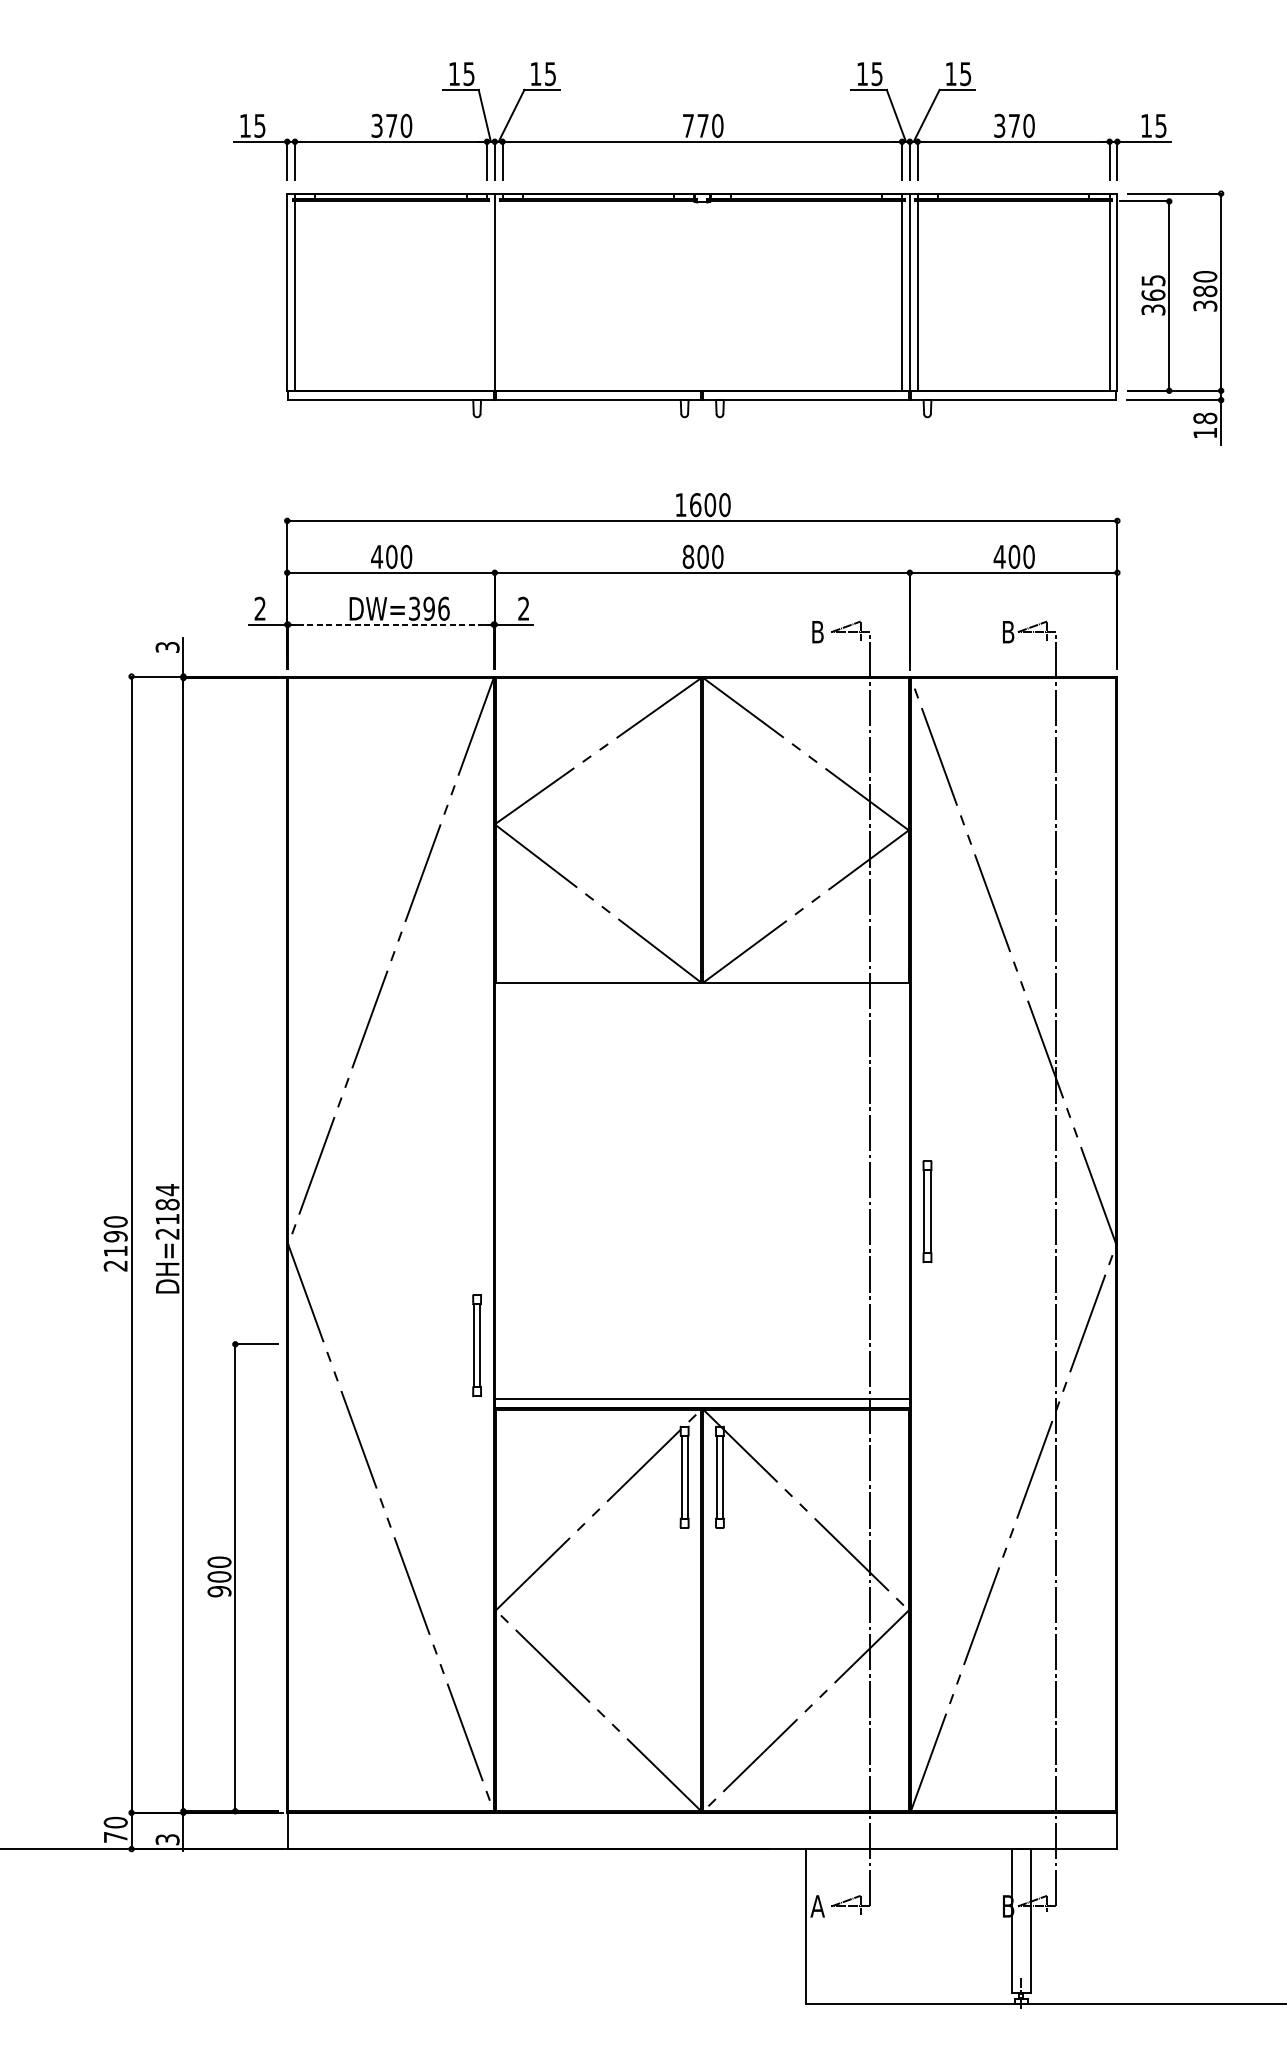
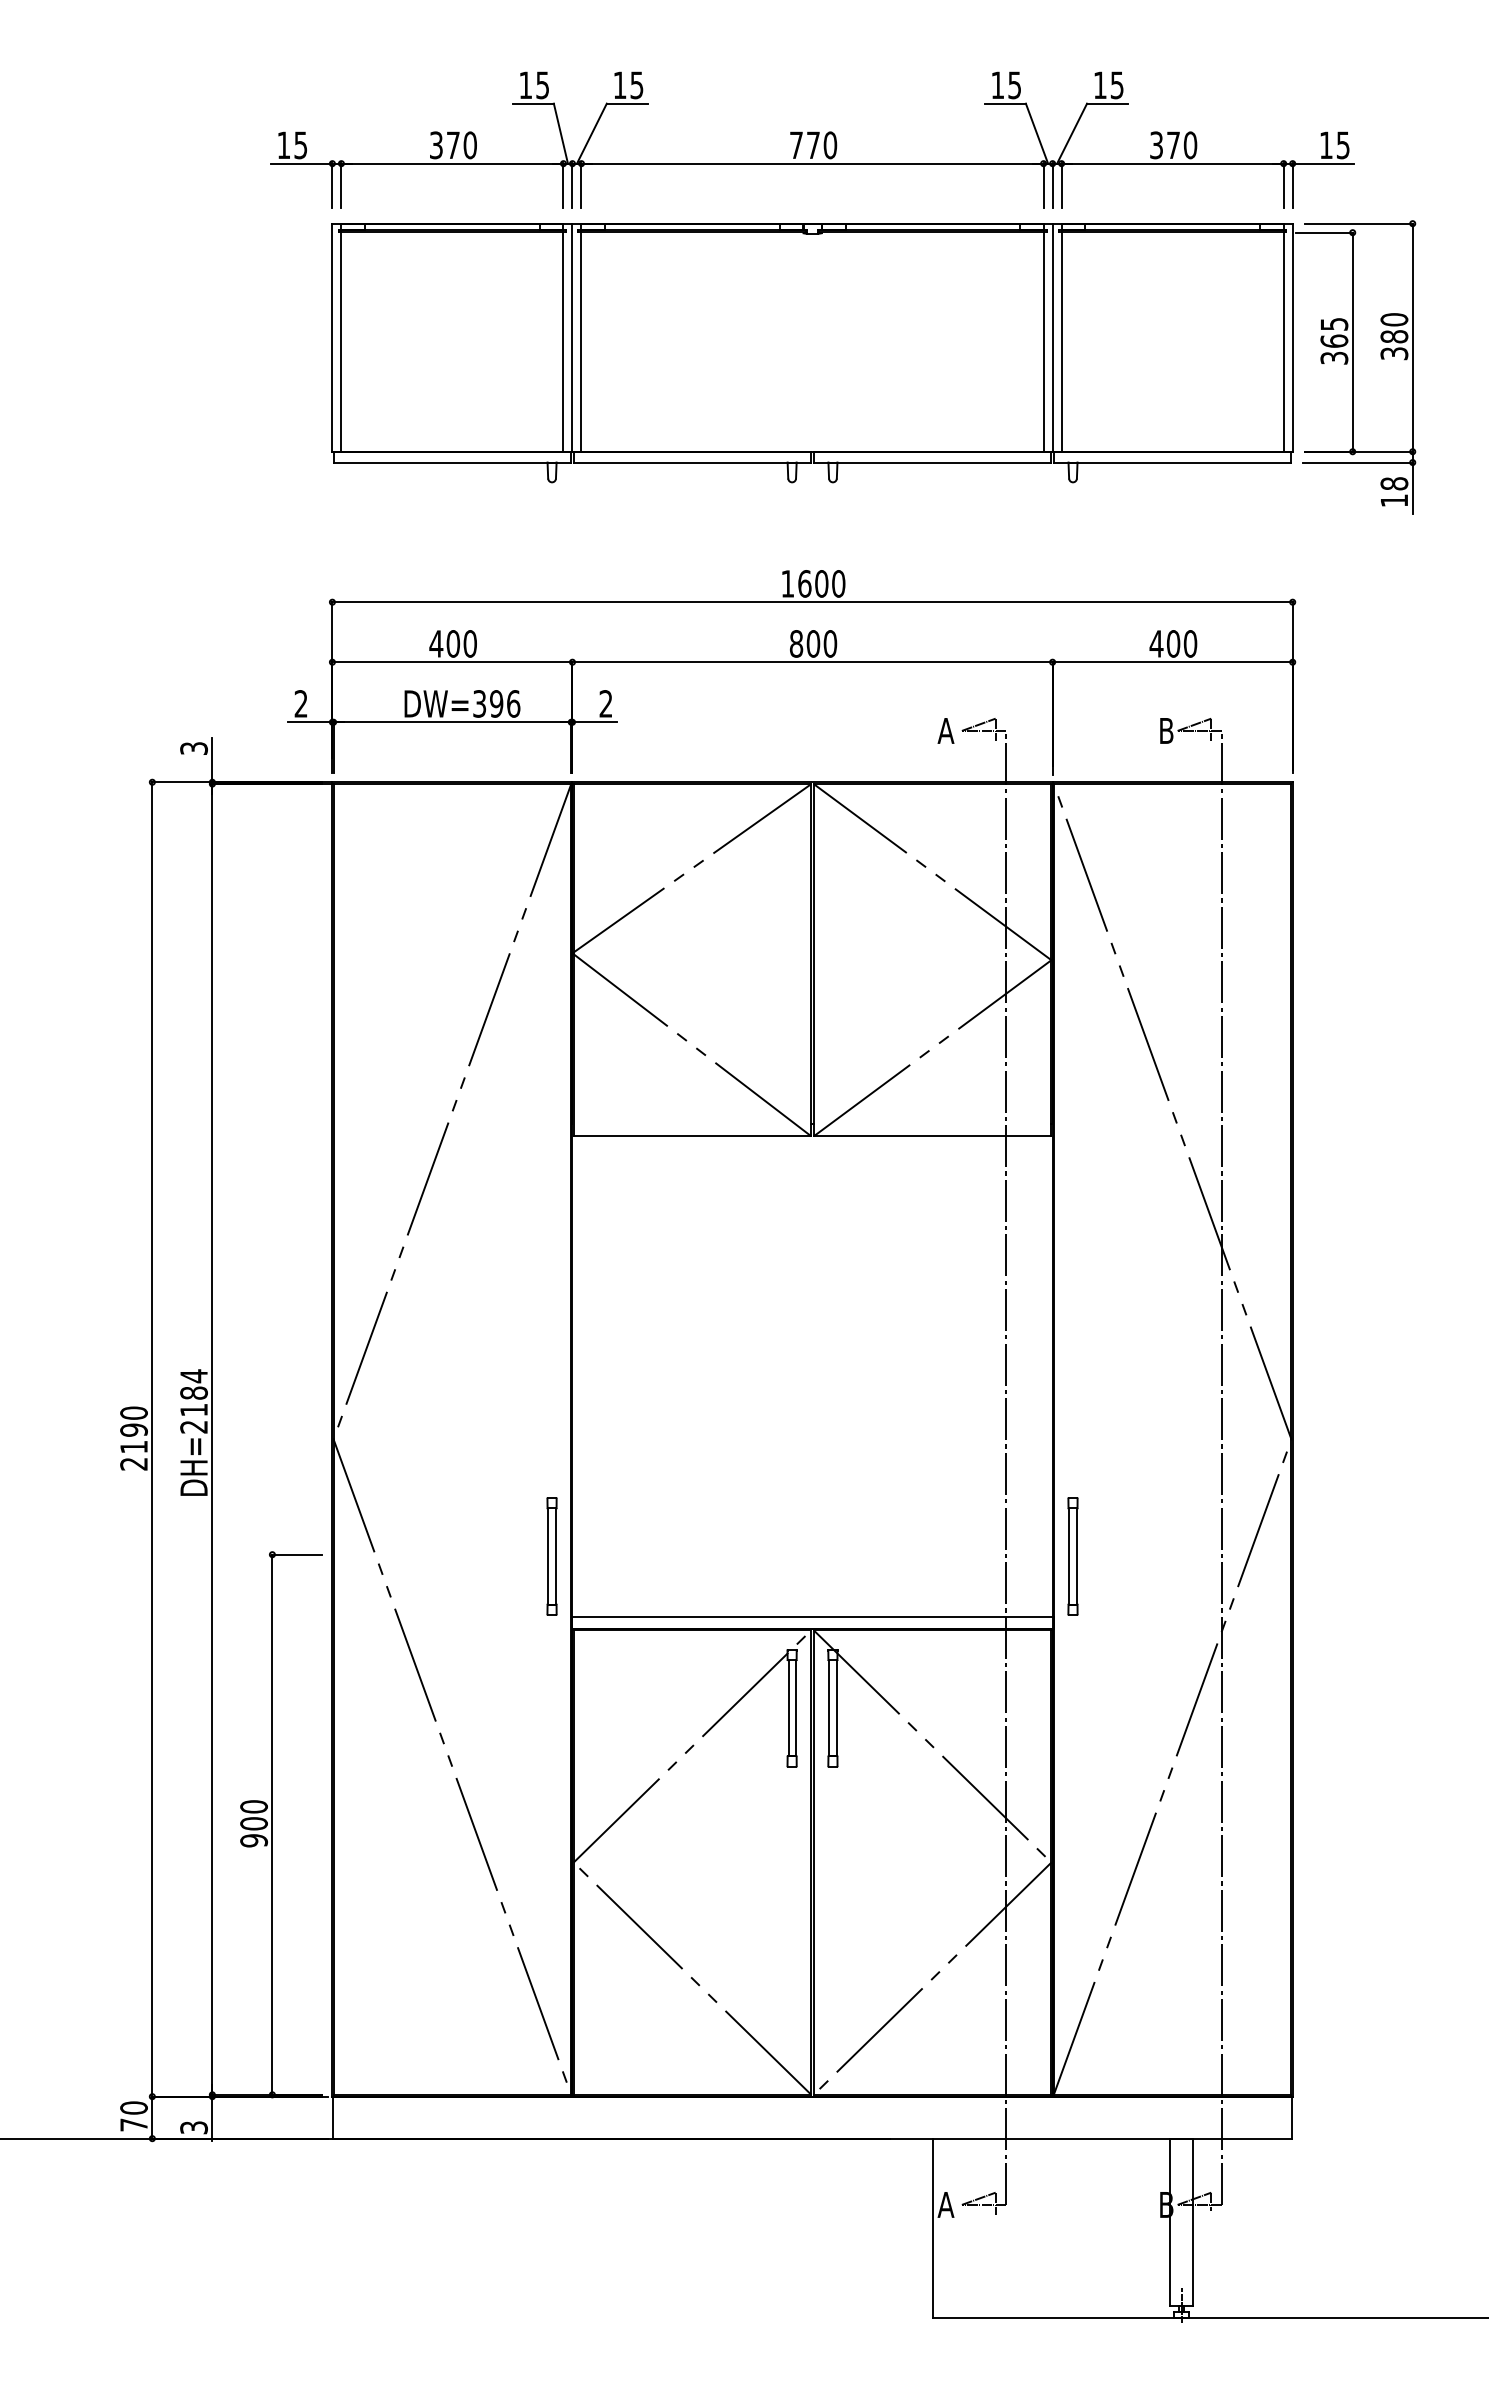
line: (487, 295) -> (563, 341), added
line: (502, 295) -> (581, 341), added
line: (391, 624) -> (452, 722), dashed -> solid
text: (817, 631) -> (945, 730), B -> A
part: (927, 1211) -> (1072, 1556), moved

